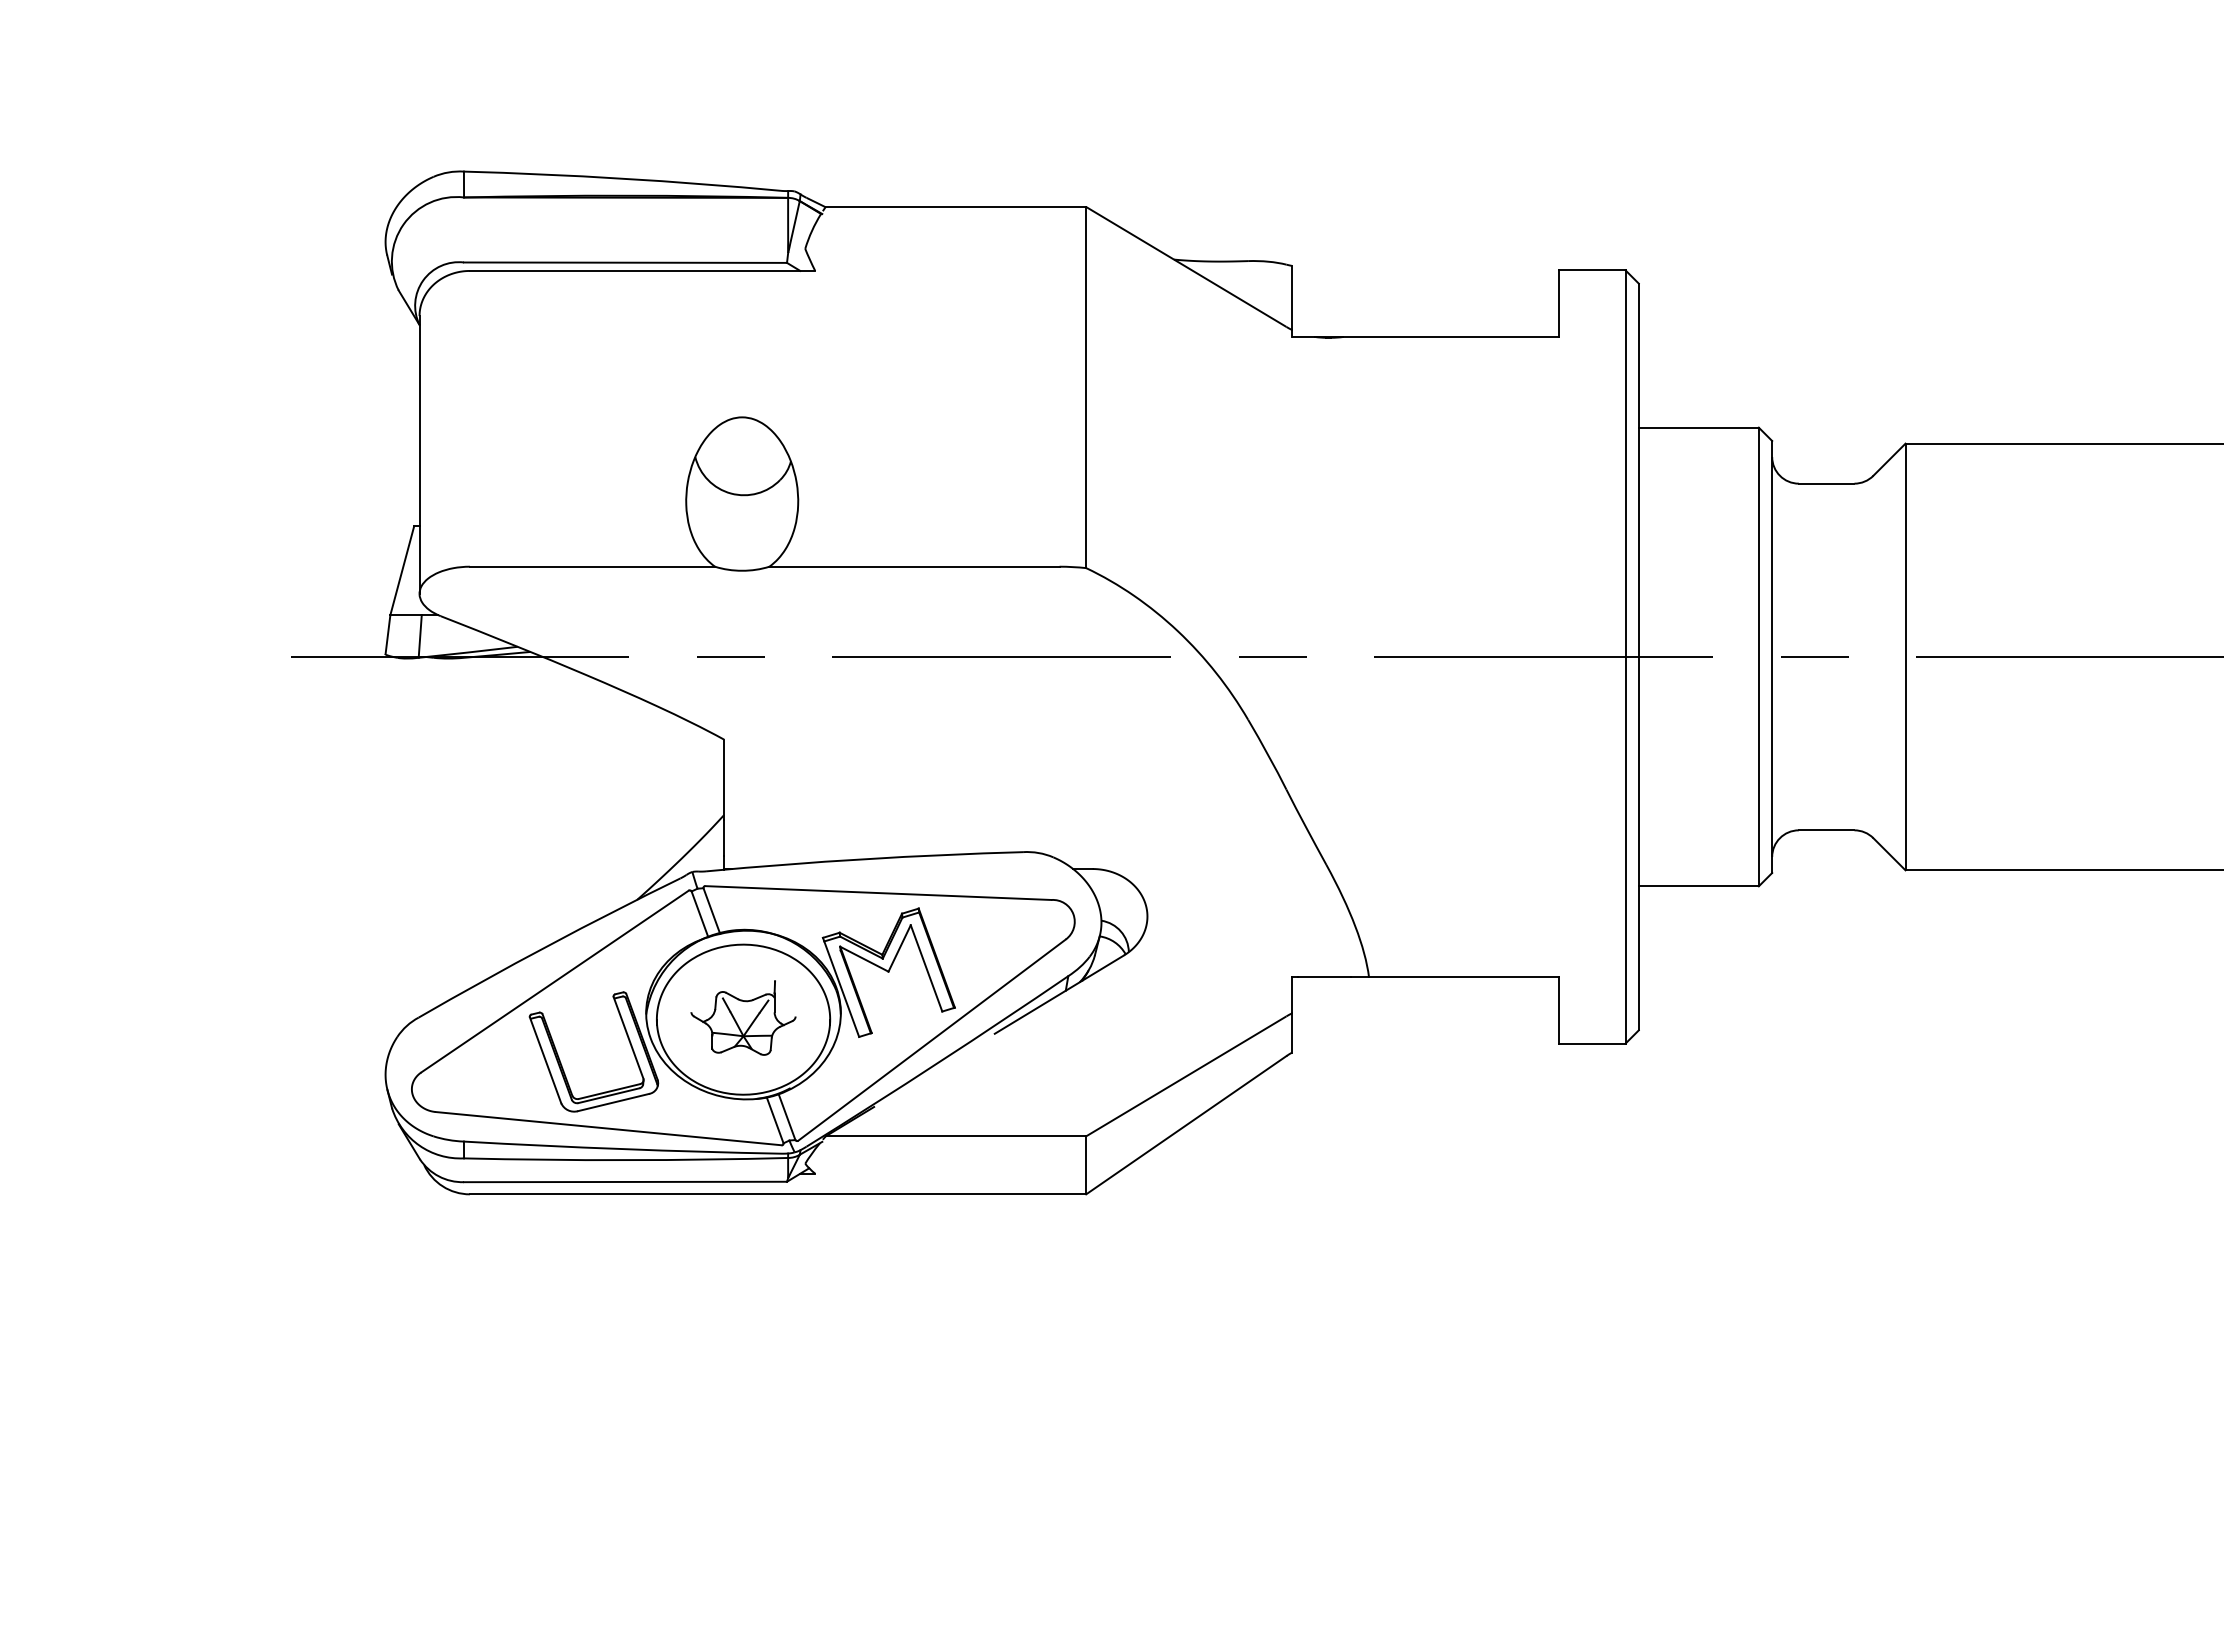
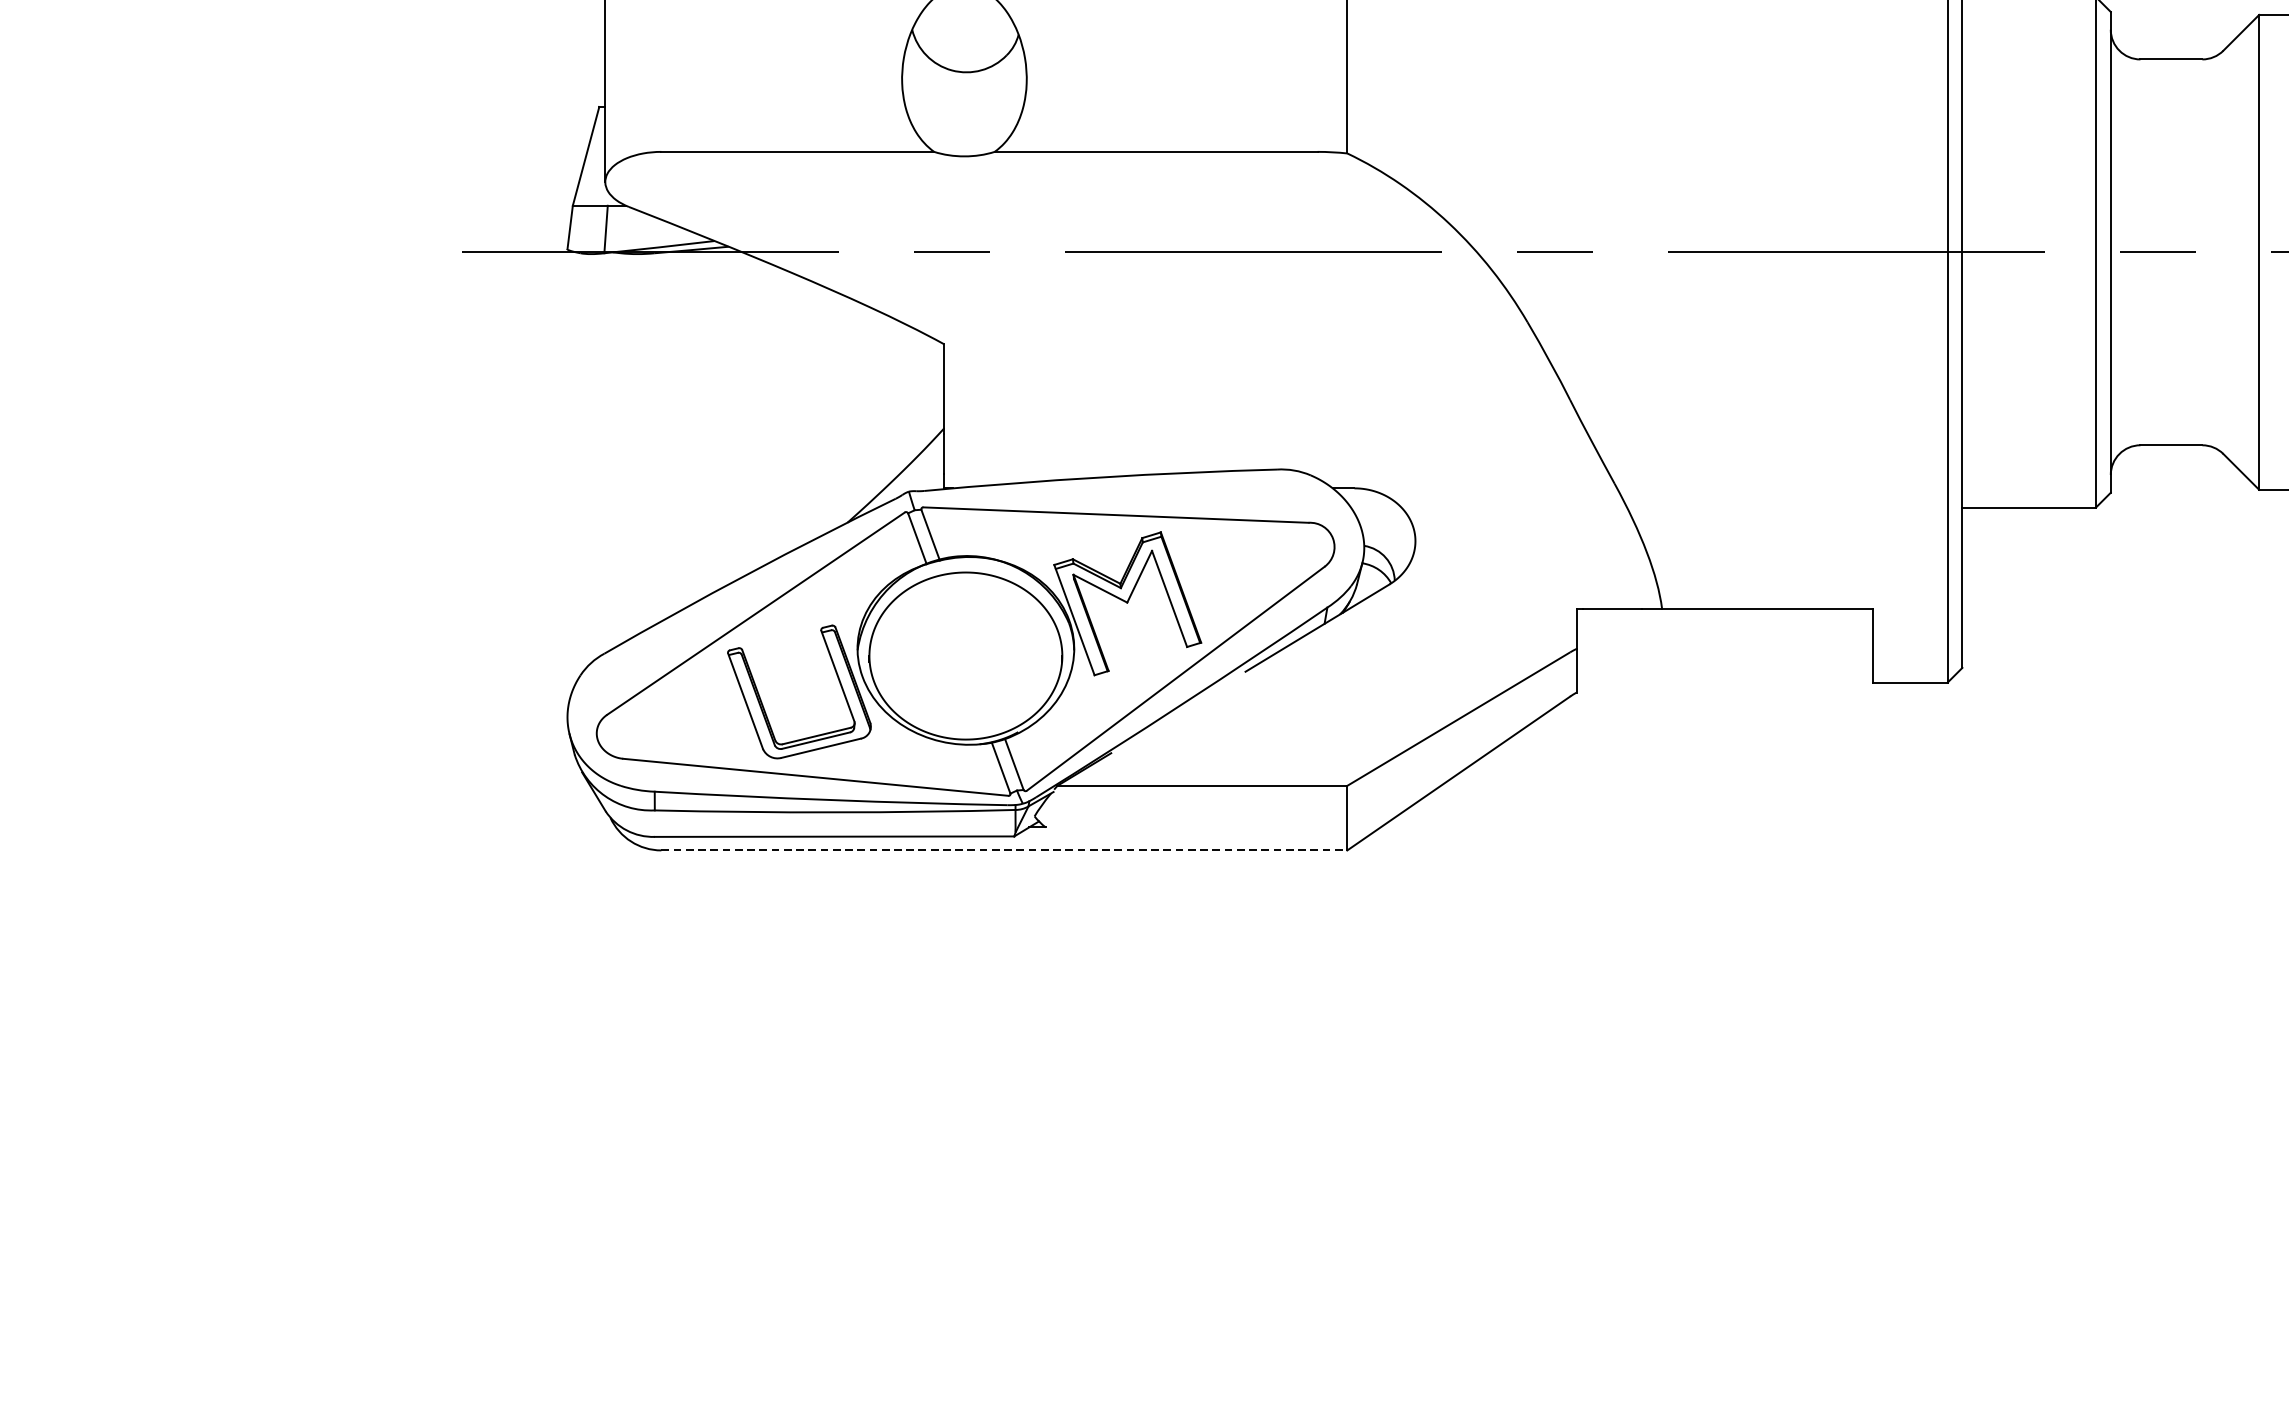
part: (743, 1017) -> (965, 653), removed
line: (778, 1194) -> (1004, 850), solid -> dashed

